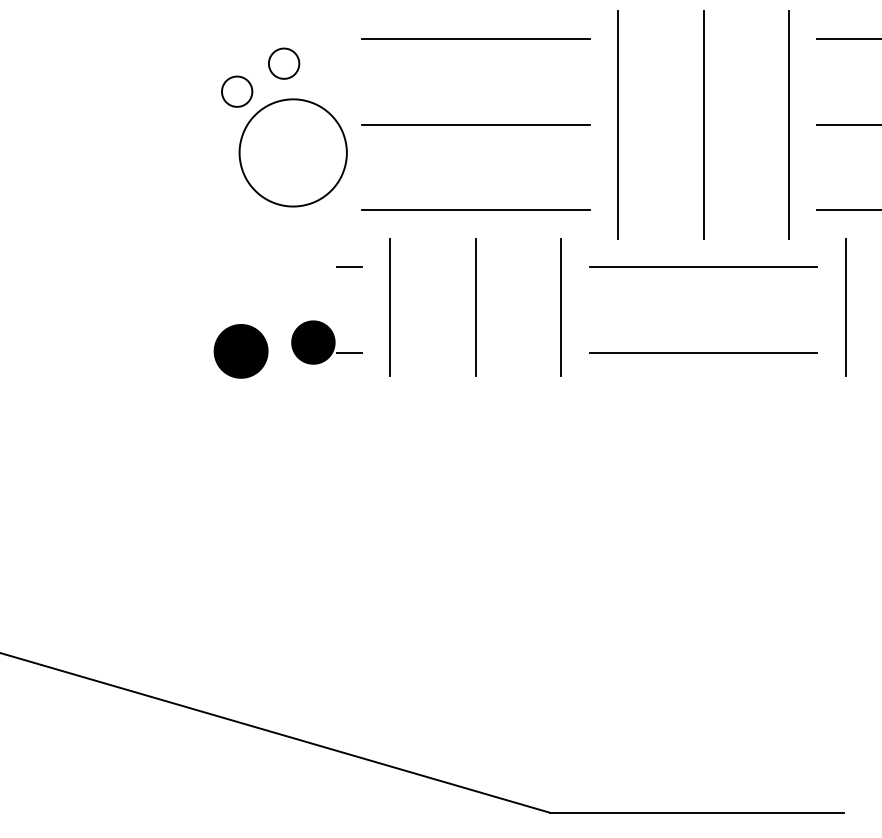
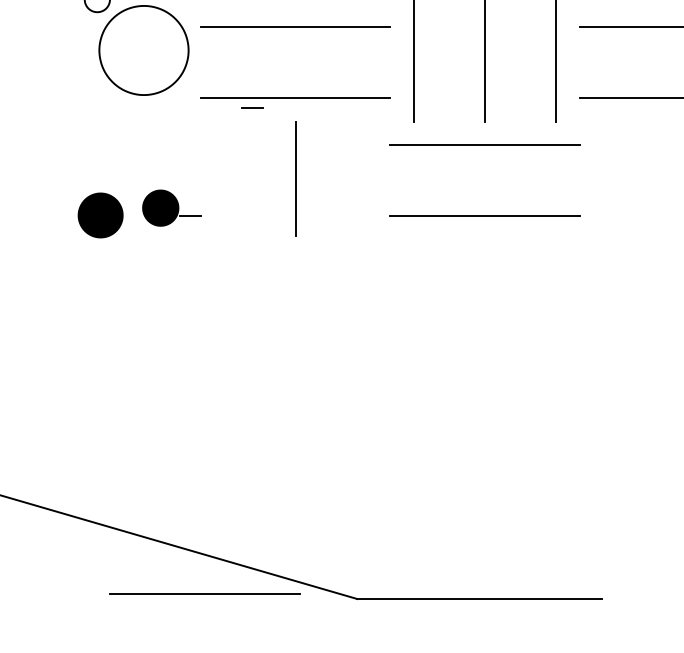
line: (349, 266) -> (252, 107), moved
line: (390, 307) -> (224, 179), removed
line: (561, 307) -> (367, 179), removed
line: (845, 307) -> (603, 179), removed
line: (366, 806) -> (204, 593), added

